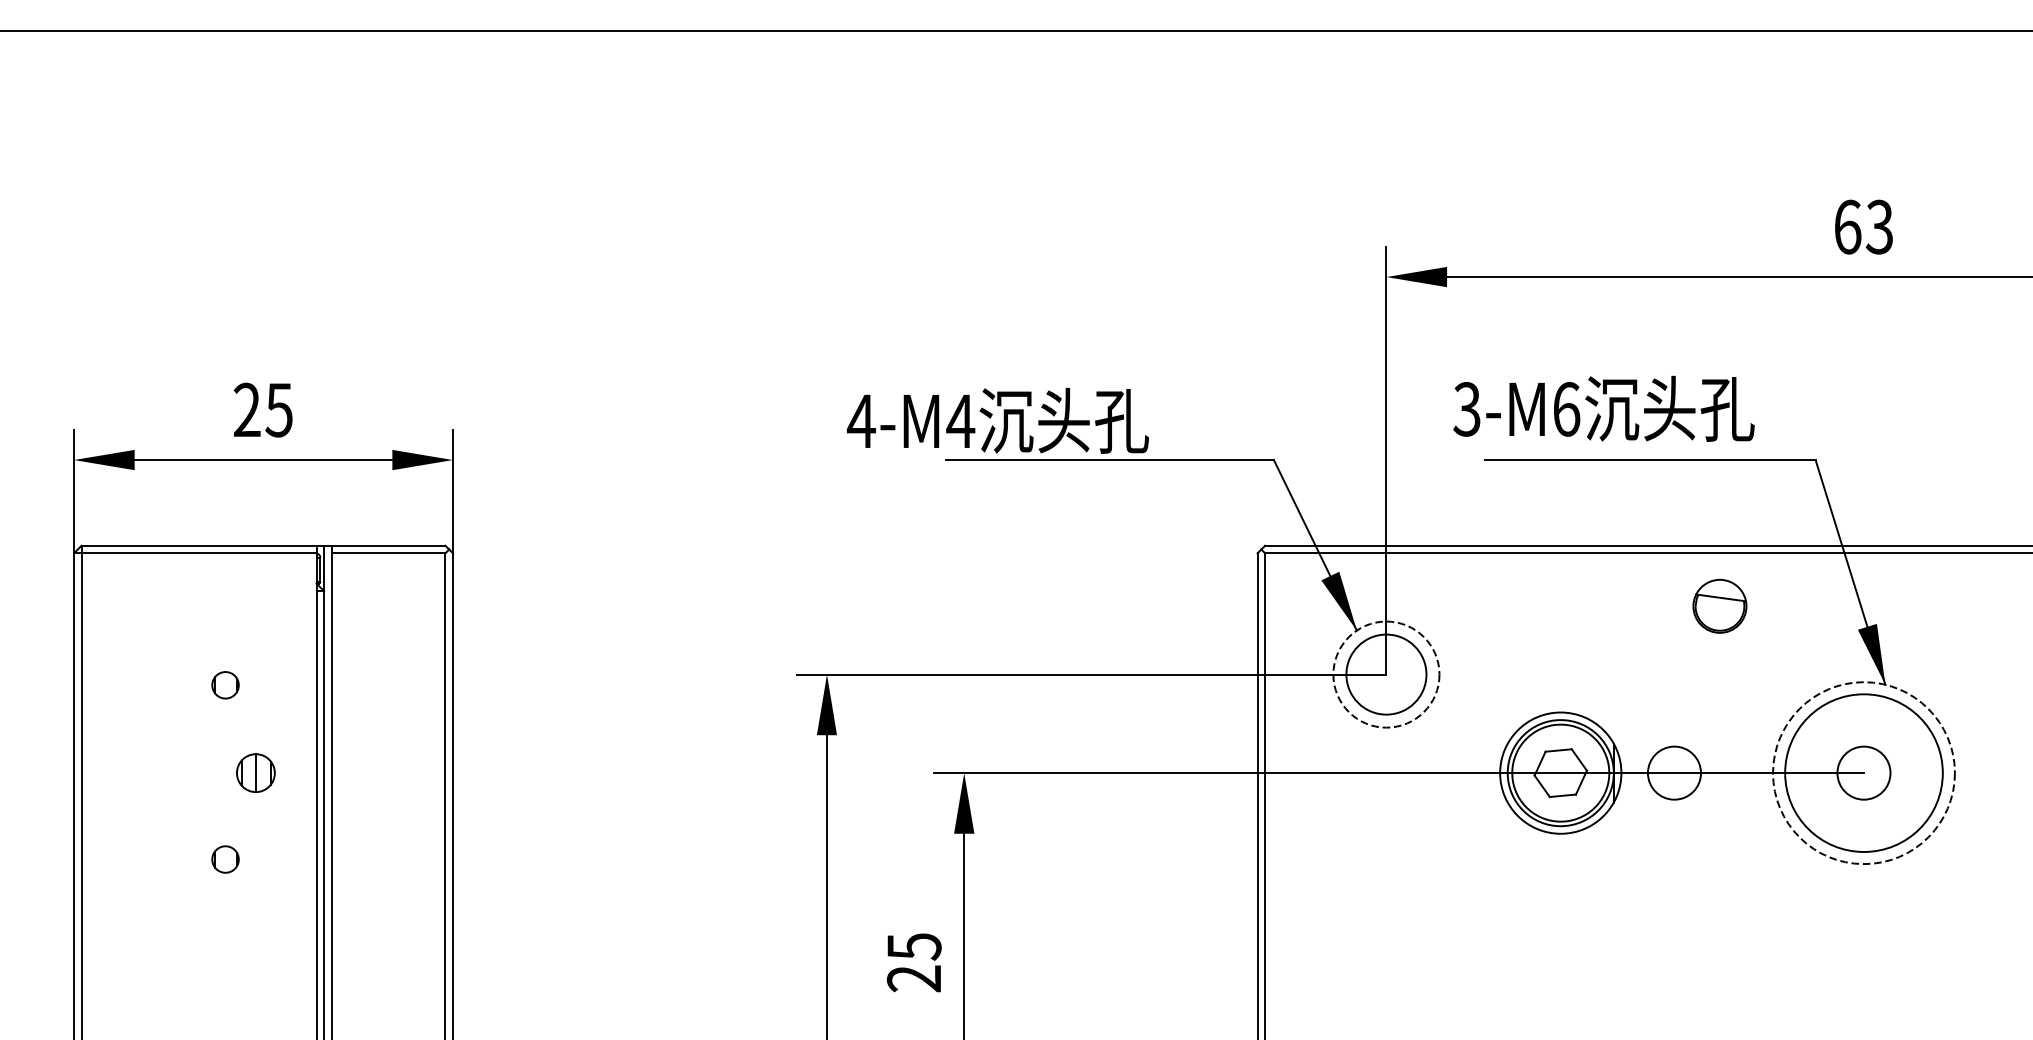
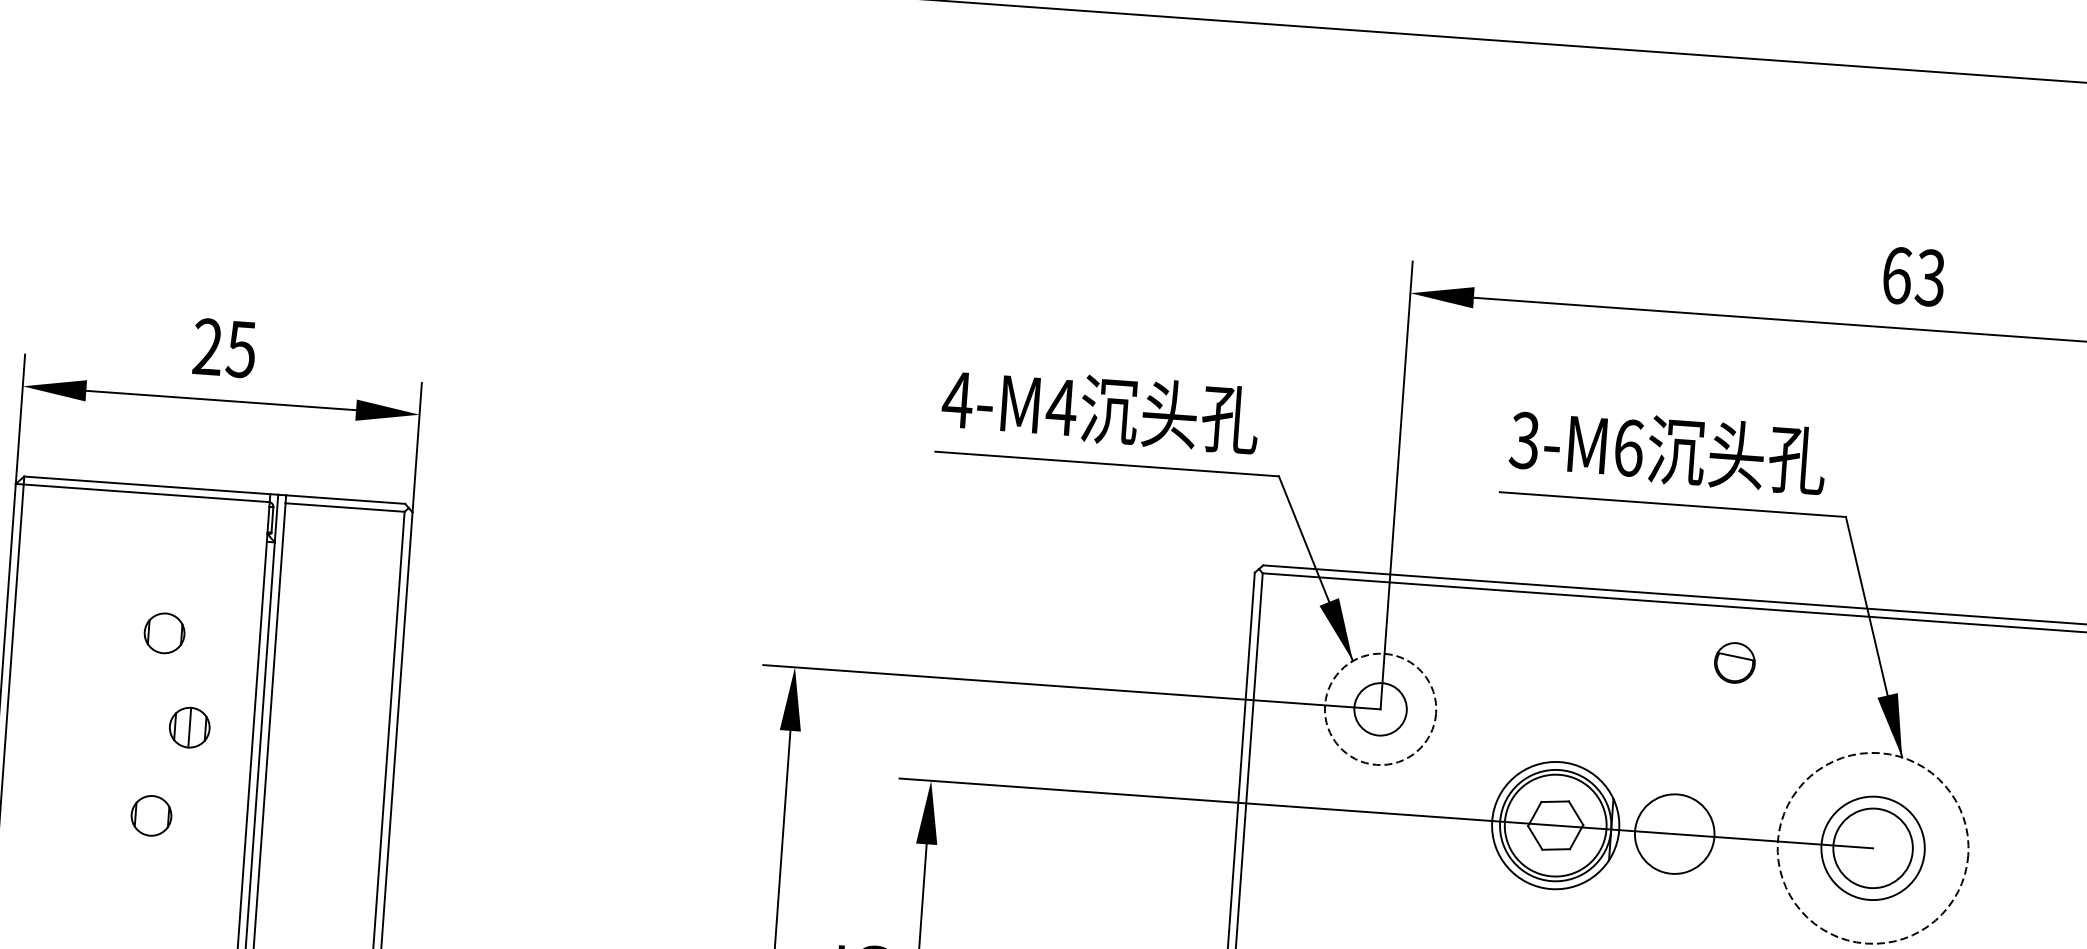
text: (1603, 408) -> (1667, 449), moved
text: (997, 420) -> (1100, 409), moved
part: (1719, 606) -> (1734, 663), size x0.71
circle: (1386, 674) -> (1380, 709), size x0.62
part: (225, 685) -> (164, 633), size x1.43
circle: (1863, 772) -> (1872, 847), size x0.62
circle: (1674, 773) -> (1674, 834), size x1.43
circle: (1863, 773) -> (1872, 848), size x1.43
part: (225, 859) -> (151, 815), size x1.43

